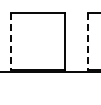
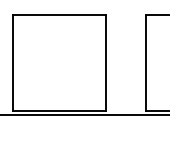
line: (10, 42) -> (12, 64), dashed -> solid
line: (88, 42) -> (146, 64), dashed -> solid

